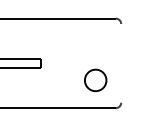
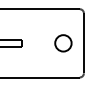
line: (120, 63) -> (83, 43), added
circle: (95, 80) -> (63, 43), moved

